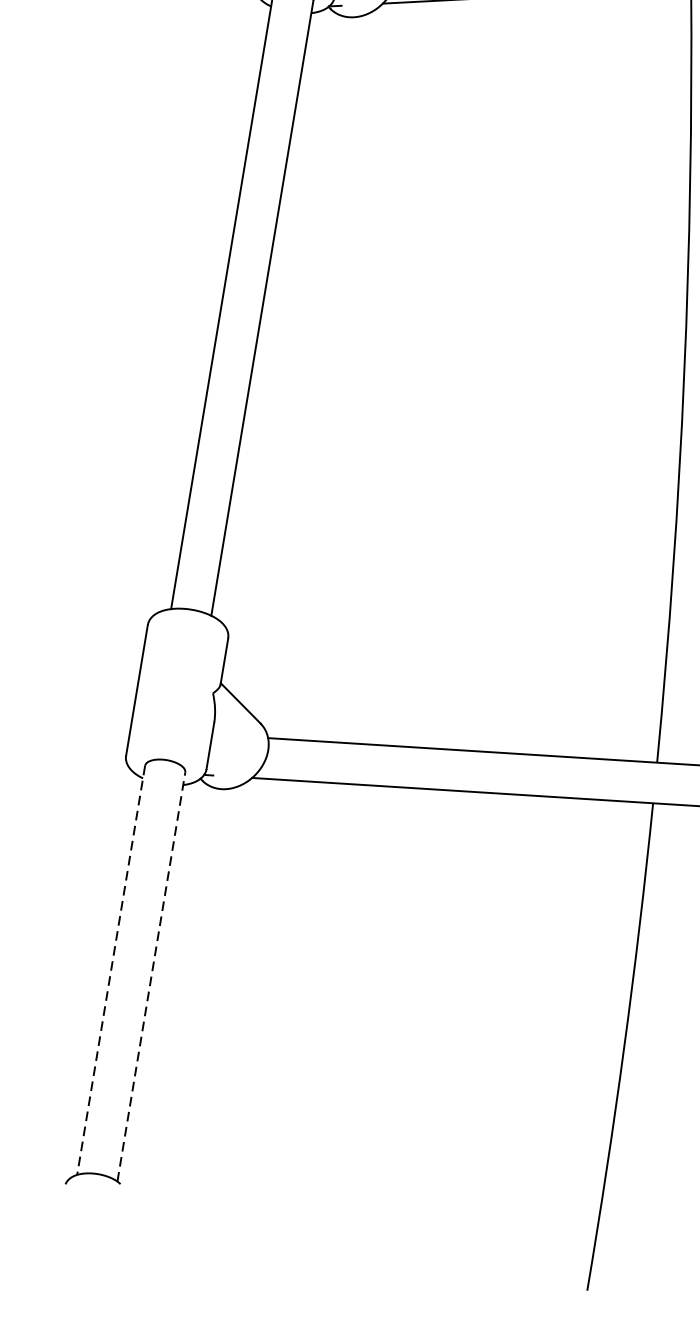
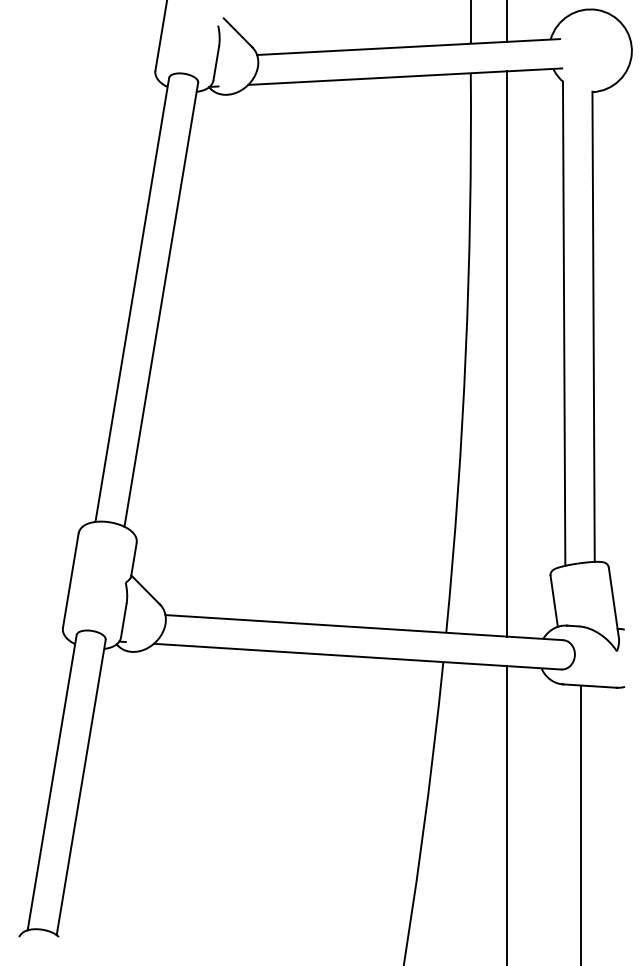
line: (111, 970) -> (52, 782), dashed -> solid
line: (151, 977) -> (81, 787), dashed -> solid

